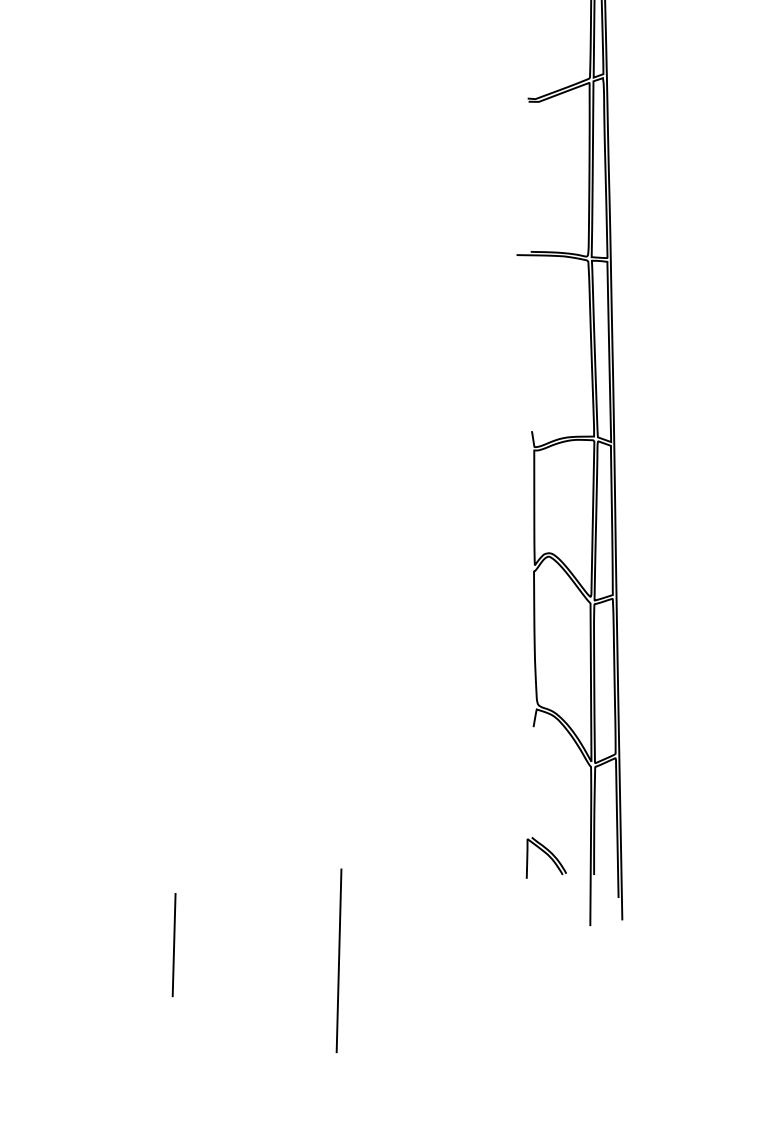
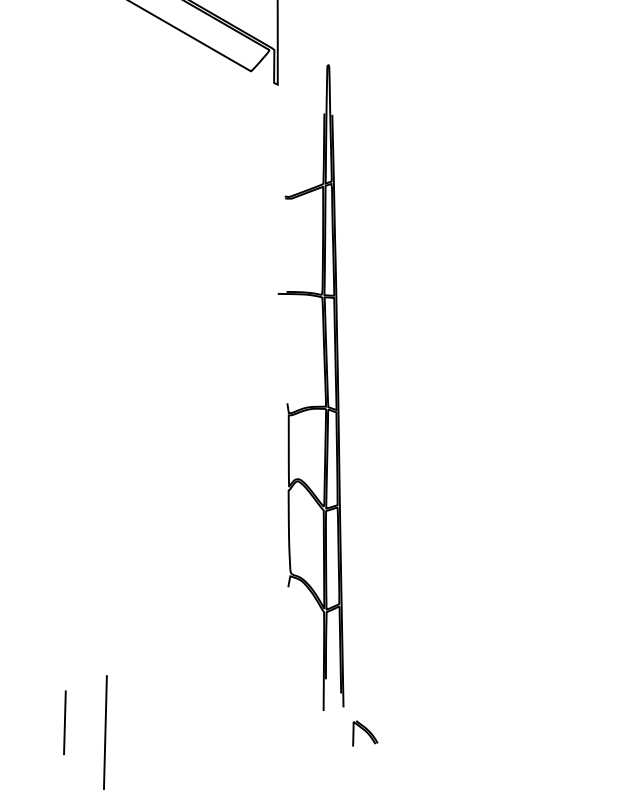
part: (546, 857) -> (365, 733), moved
line: (339, 960) -> (105, 732), moved

